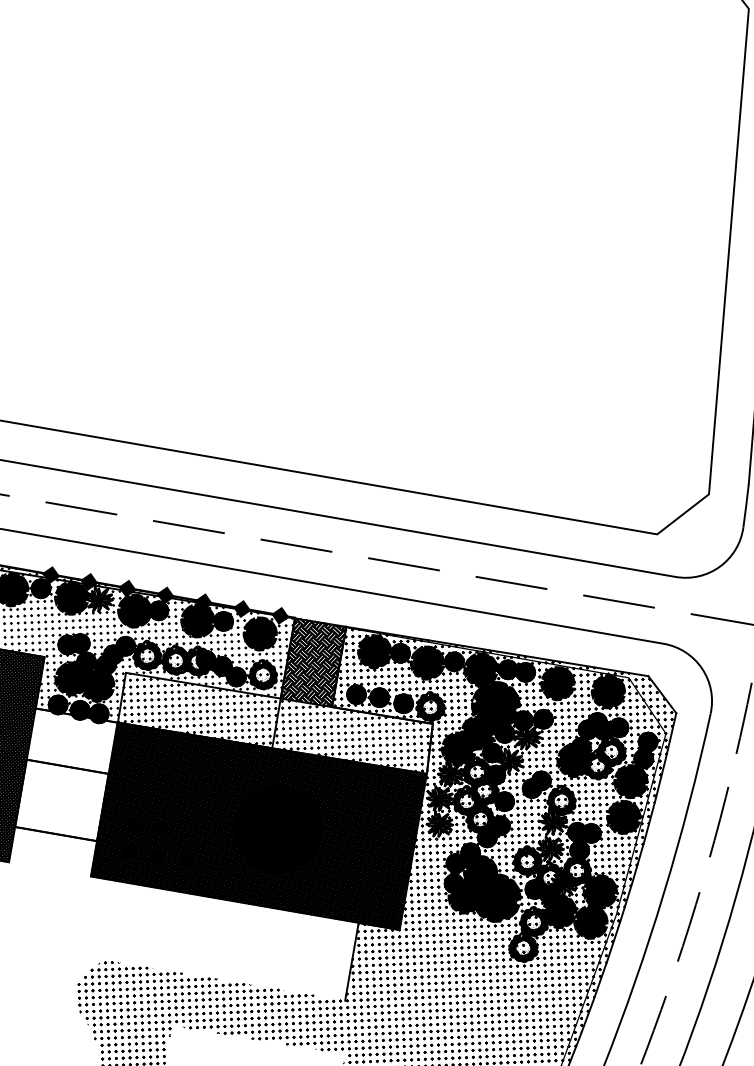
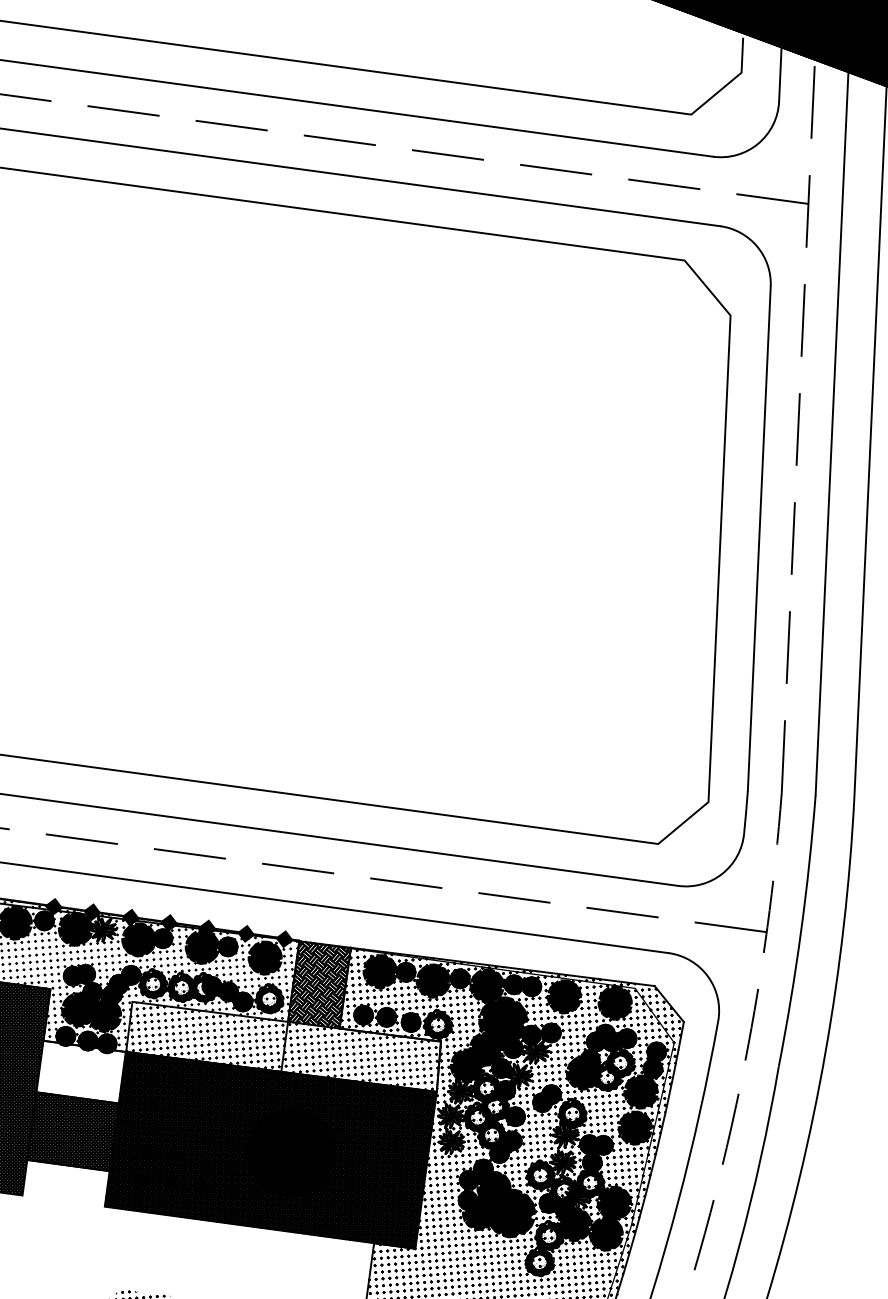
hatch: (61, 800) -> (72, 1131), added

